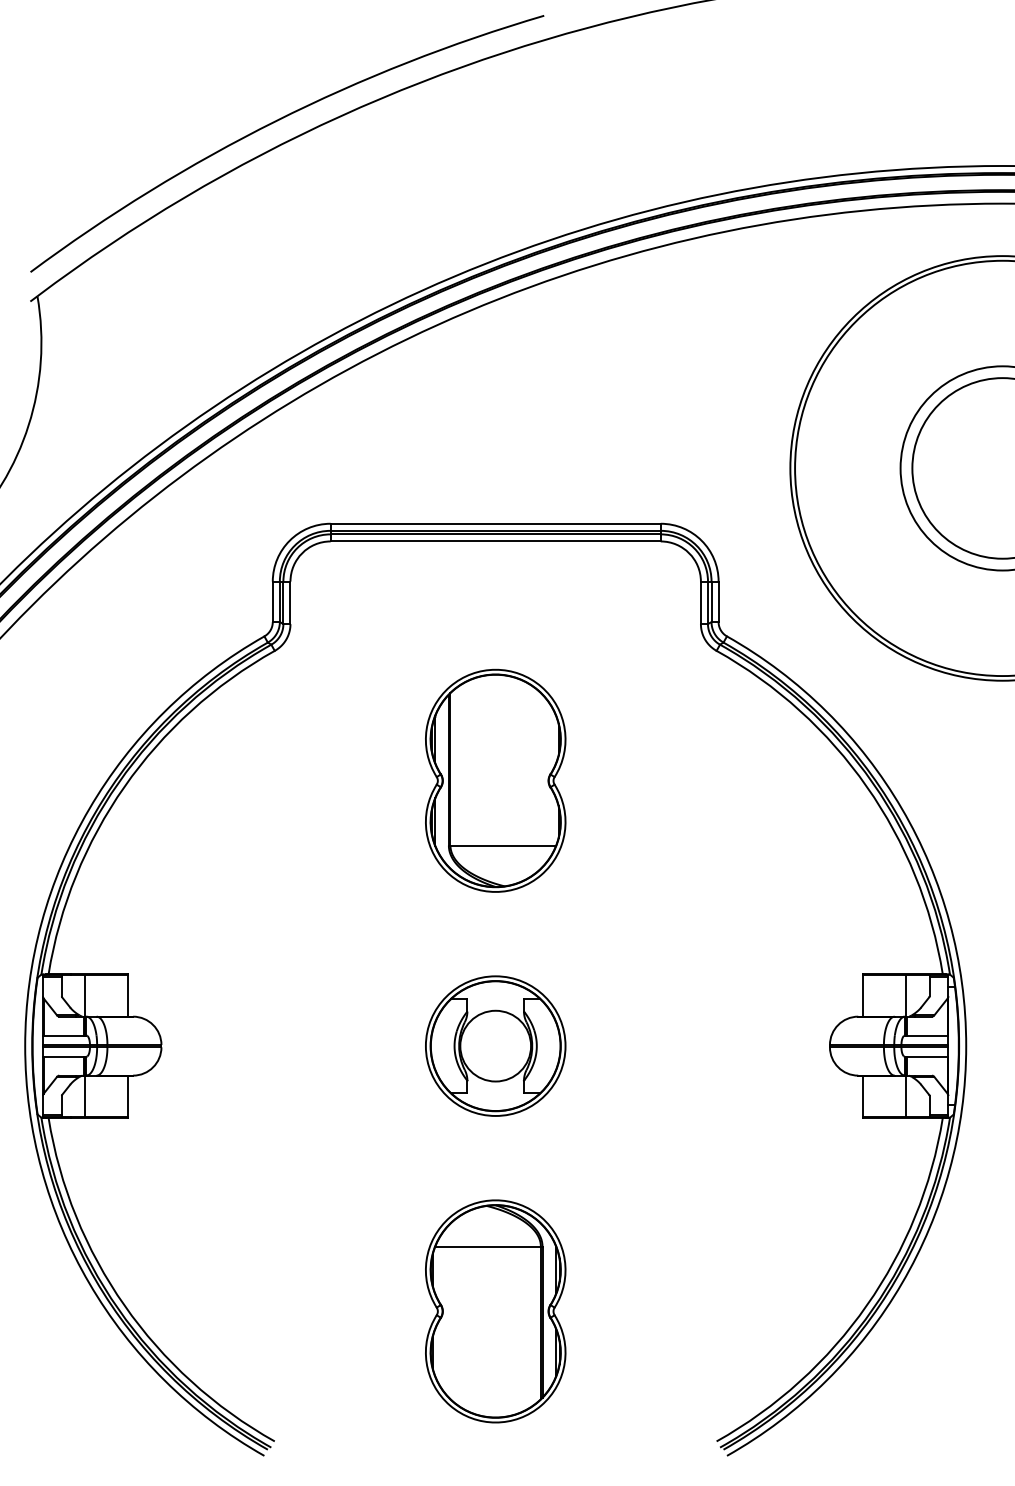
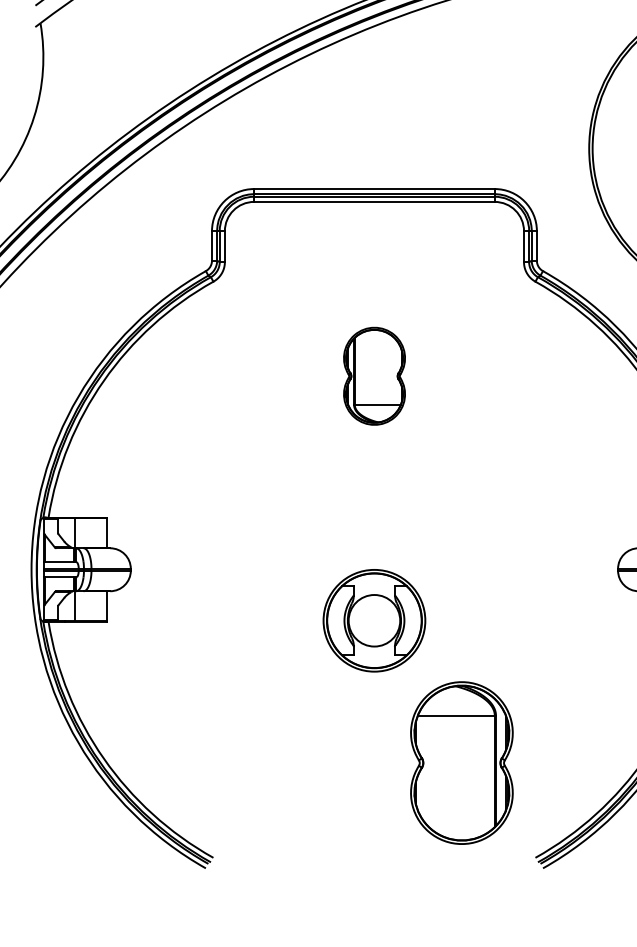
part: (495, 780) -> (374, 376), size x0.6
part: (495, 1045) -> (374, 620), moved
part: (495, 1311) -> (461, 763), moved

